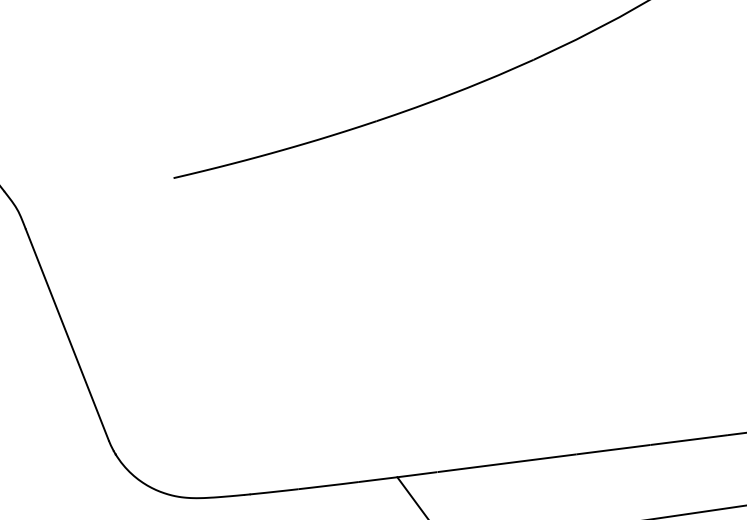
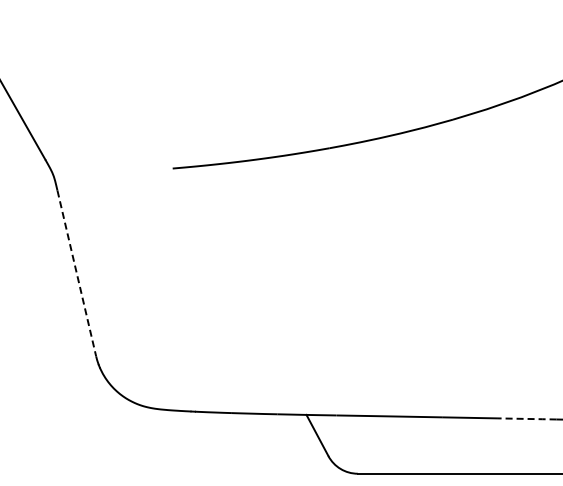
line: (66, 335) -> (76, 273), solid -> dashed
line: (689, 439) -> (527, 418), solid -> dashed

